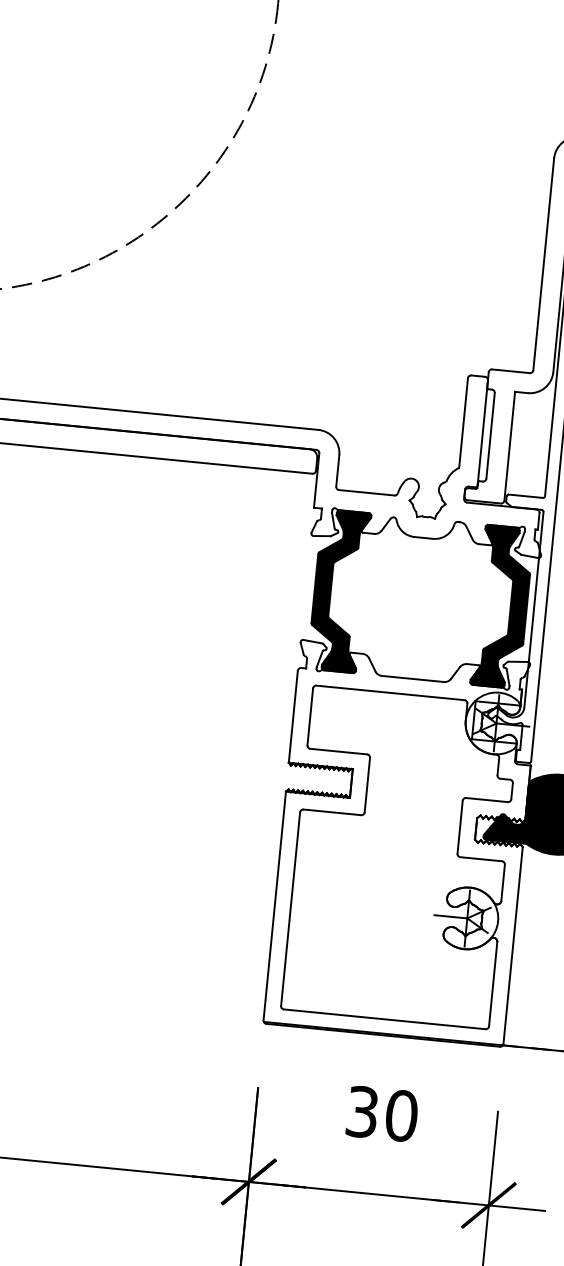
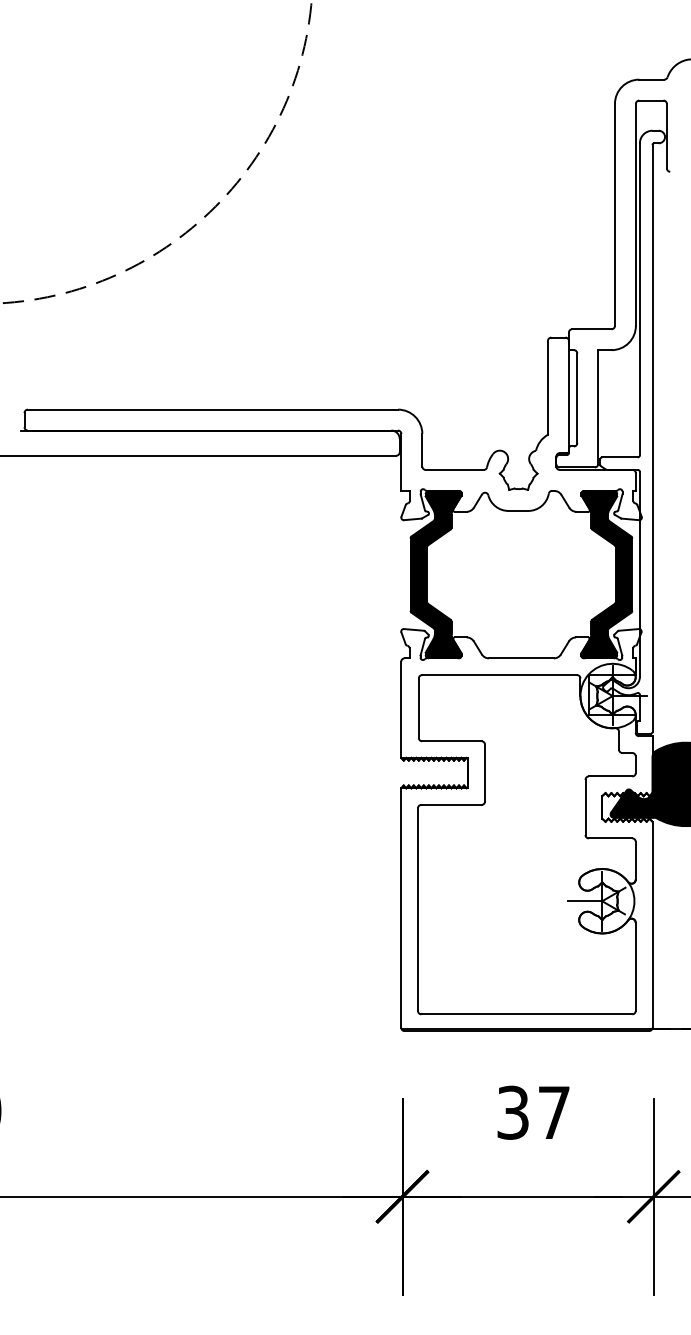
text: (401, 1115) -> (554, 1112), 30 -> 37

